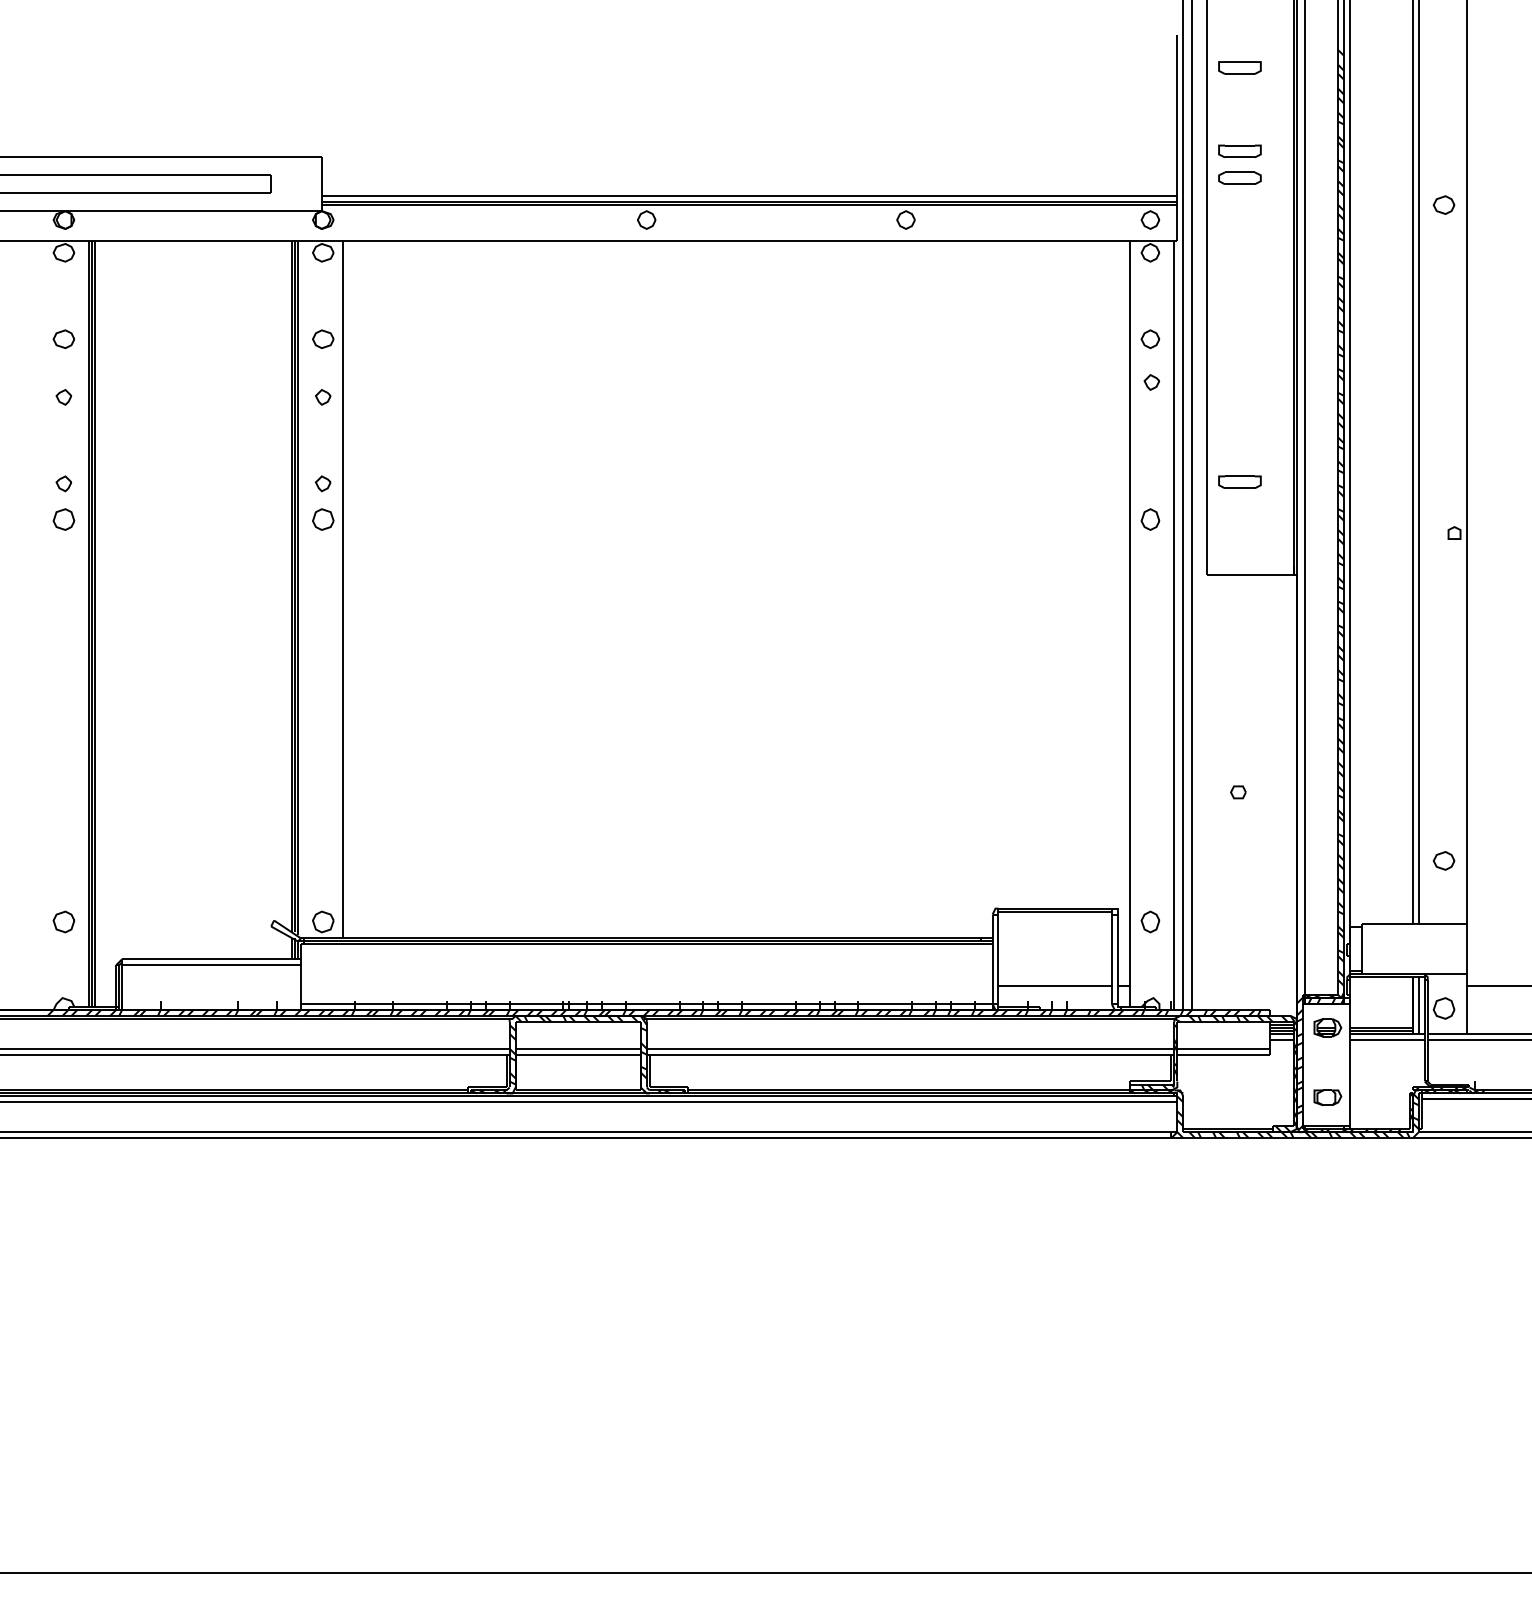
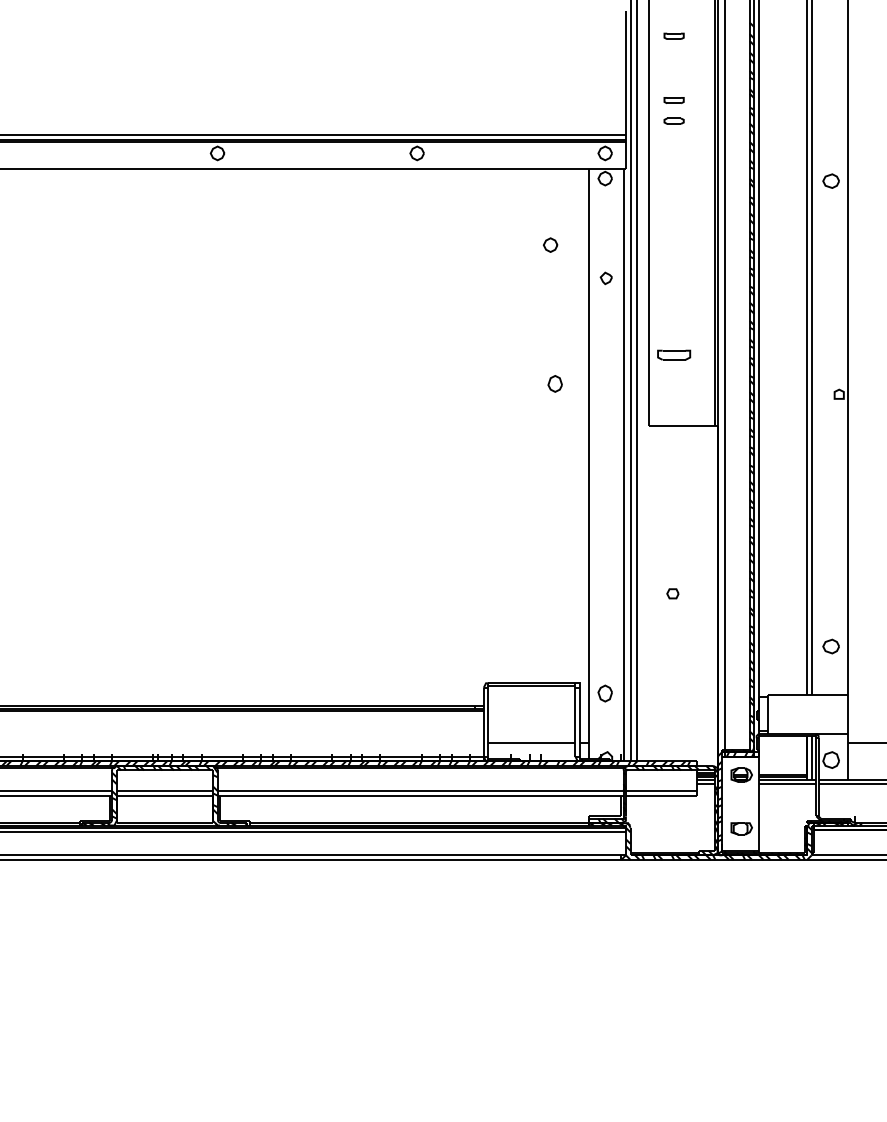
part: (1239, 67) -> (673, 36), size x0.6
part: (1239, 151) -> (673, 100), size x0.6
part: (1239, 177) -> (673, 120), size x0.6
part: (1443, 204) -> (830, 180), moved
part: (1150, 339) -> (550, 245), moved
part: (1150, 519) -> (555, 383), moved

